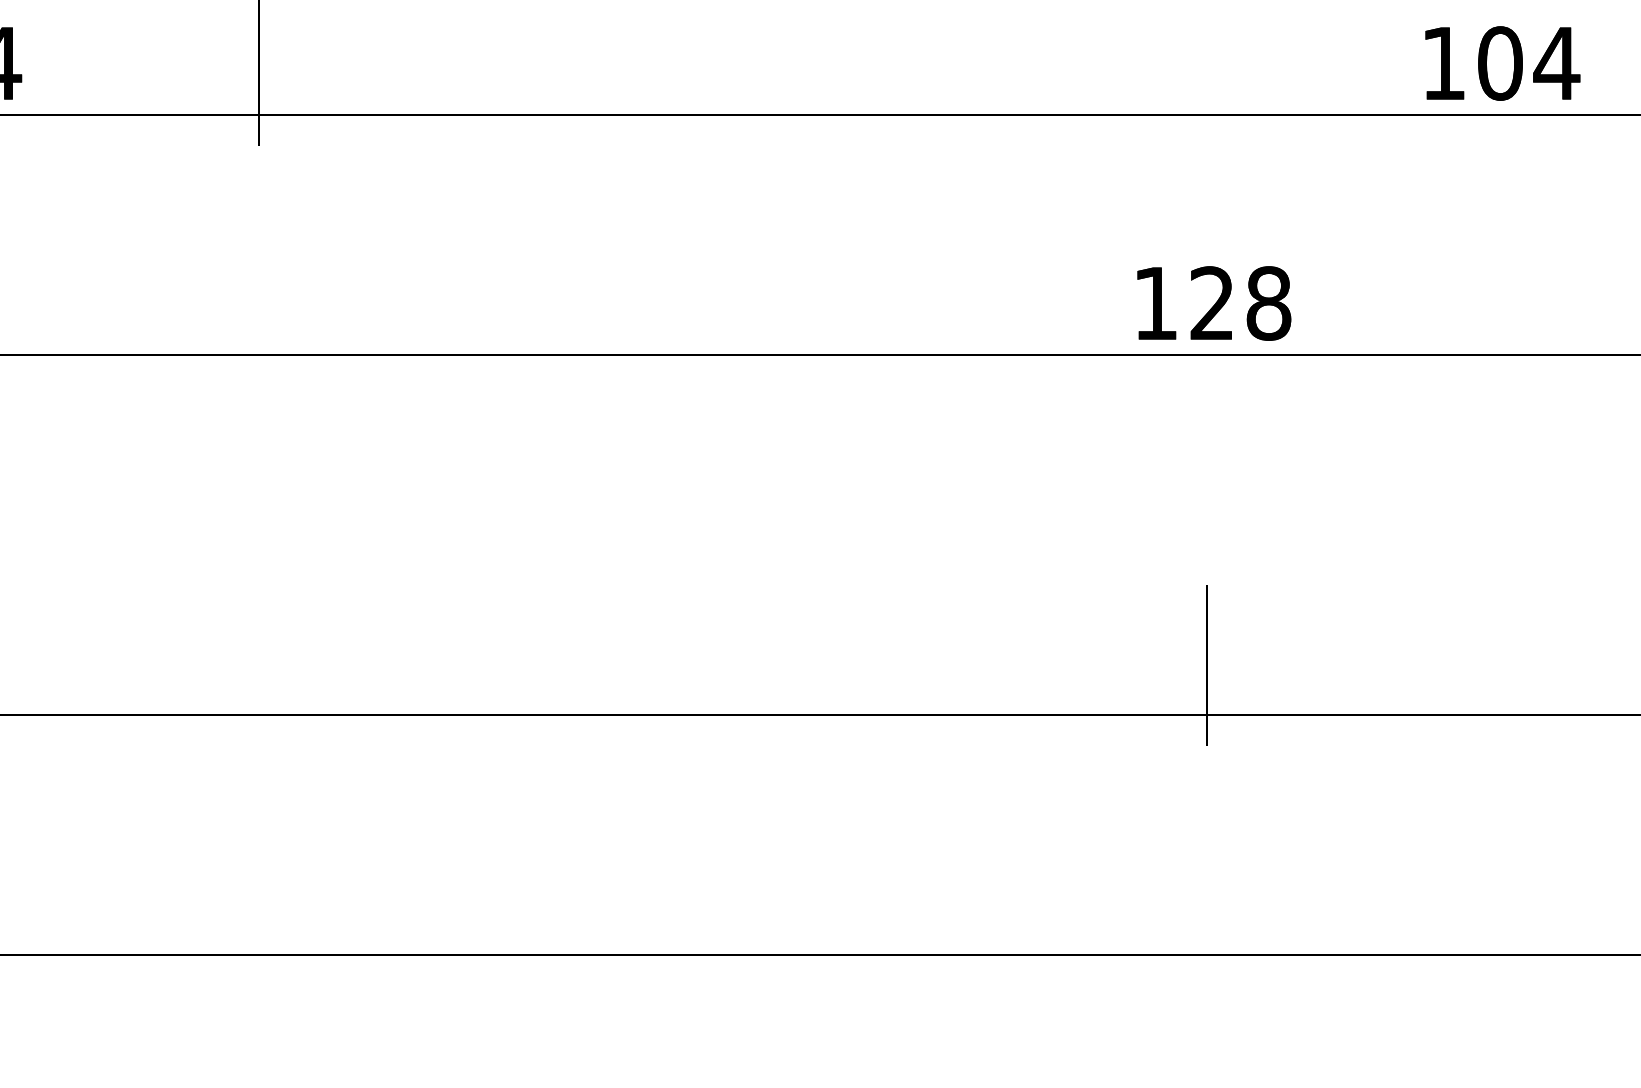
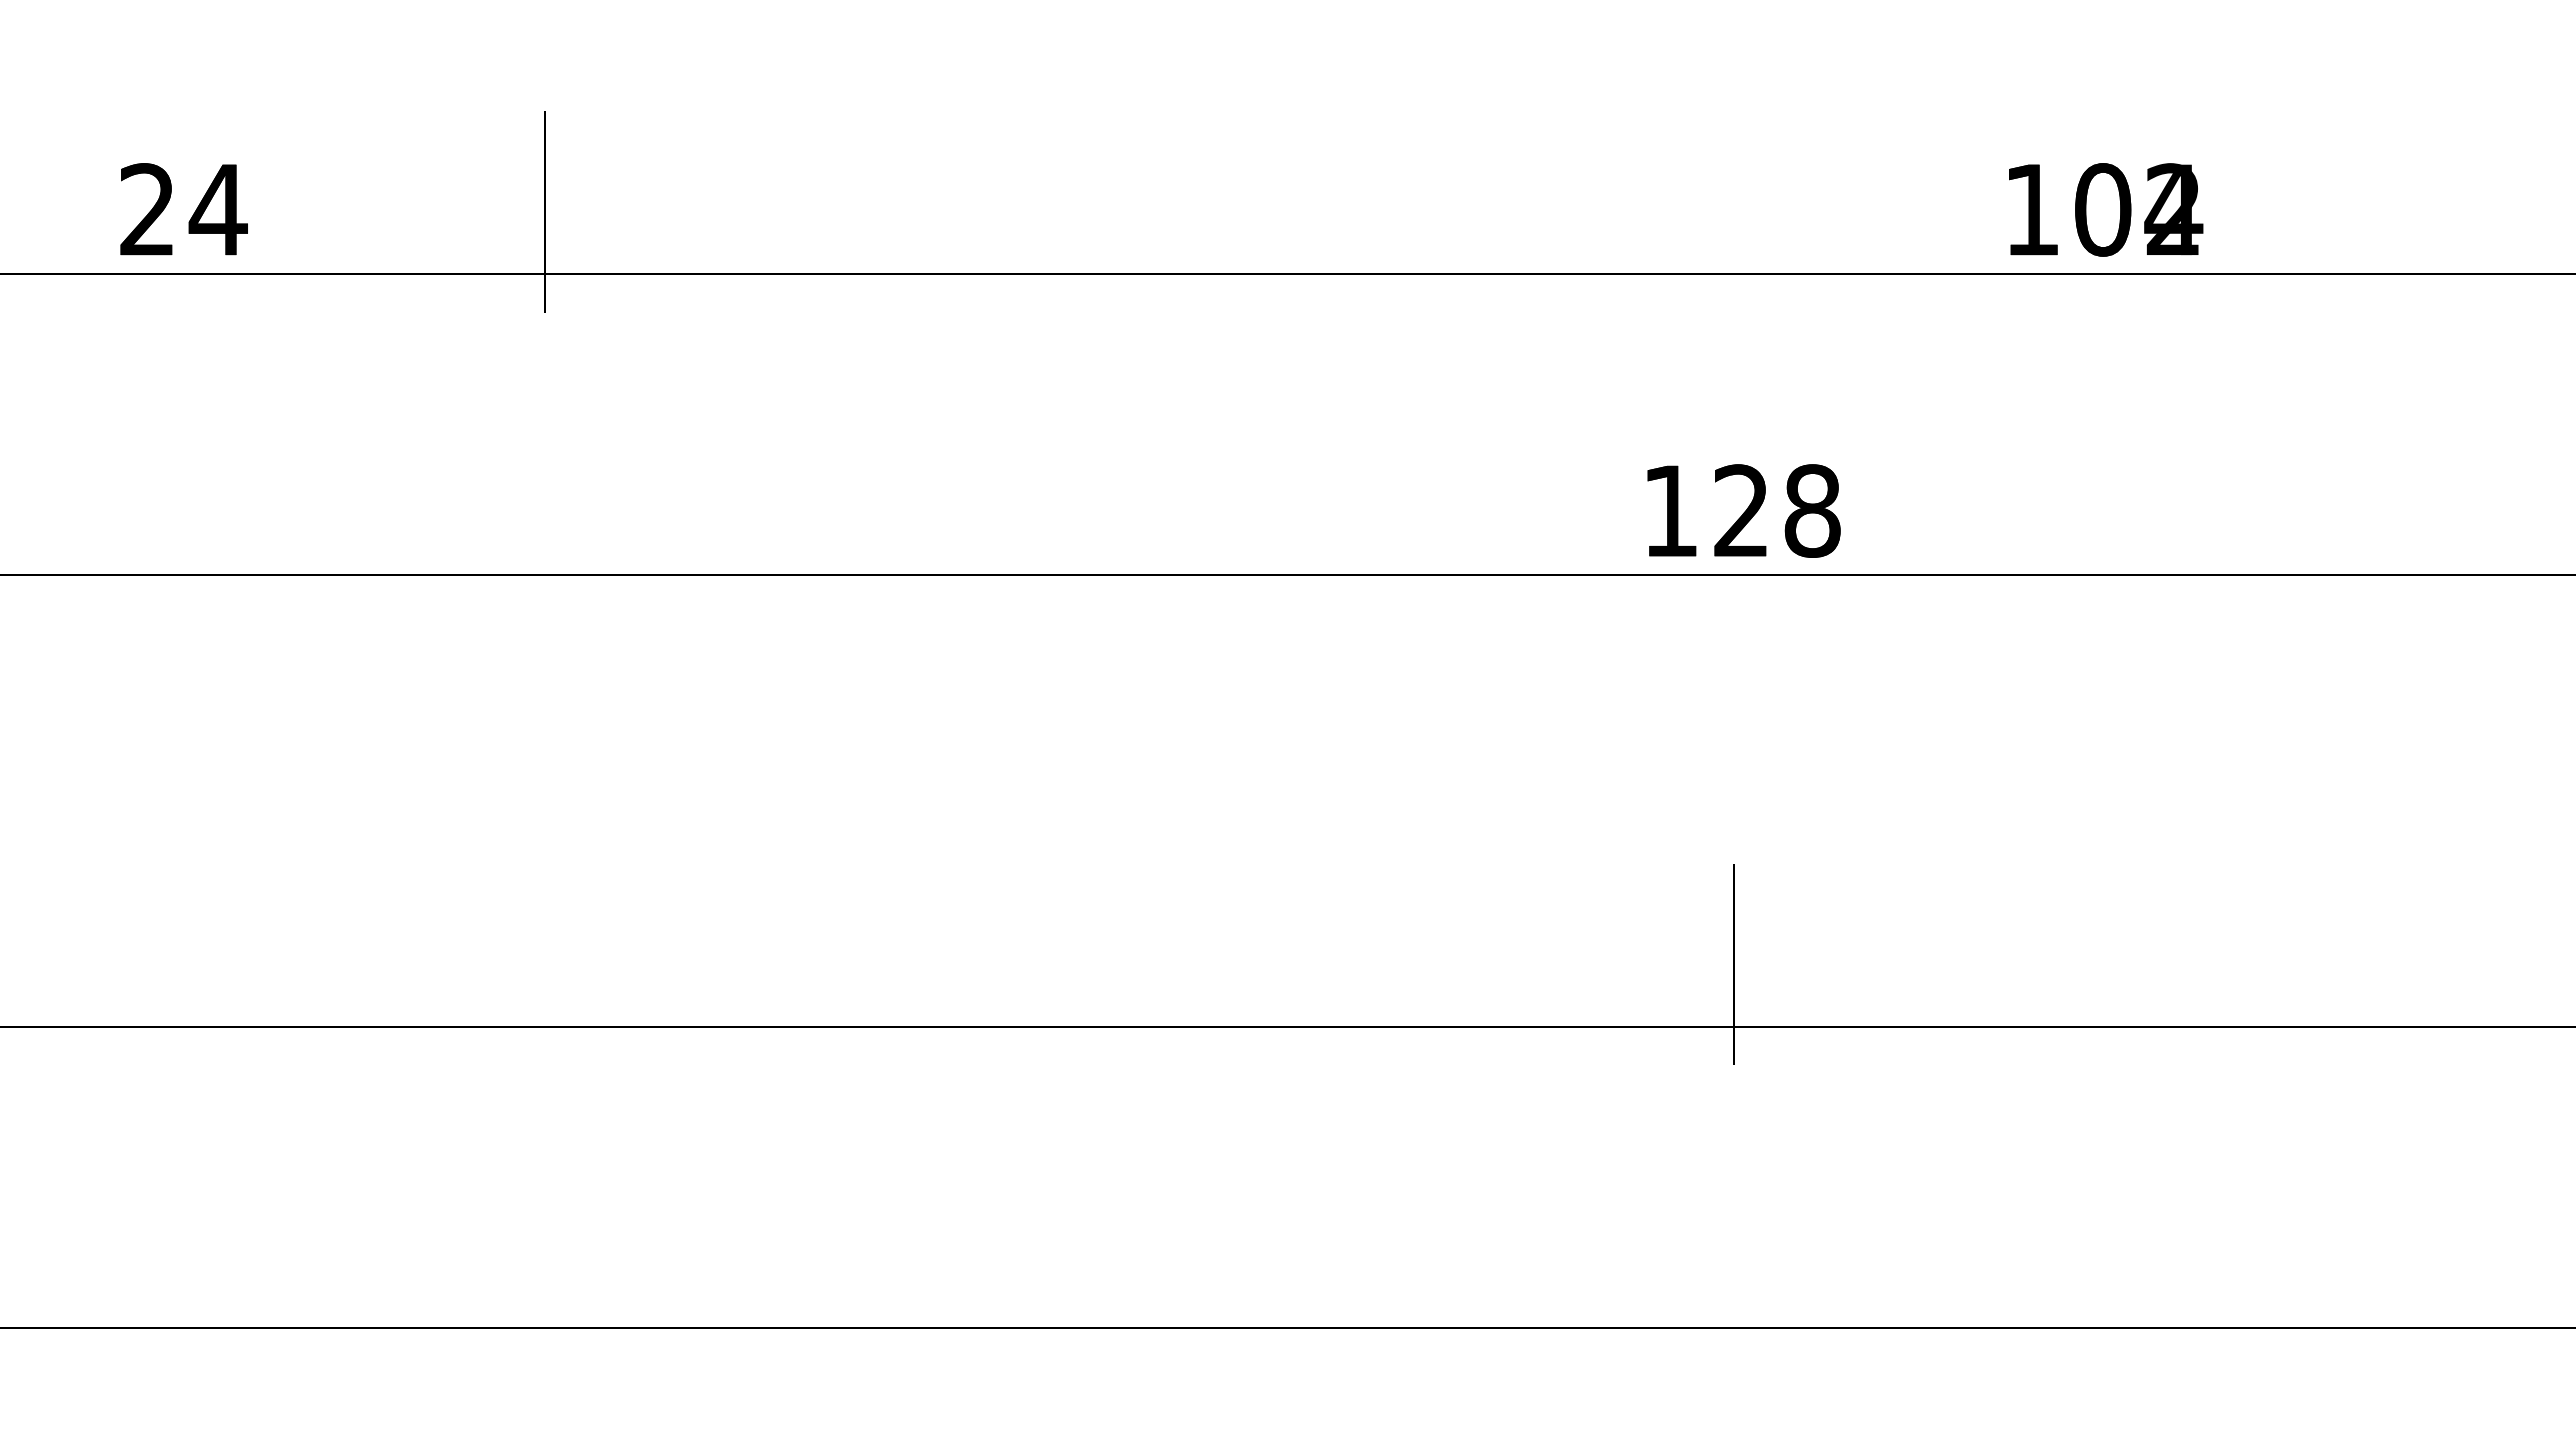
text: (1556, 62) -> (2173, 208), 104 -> 102

